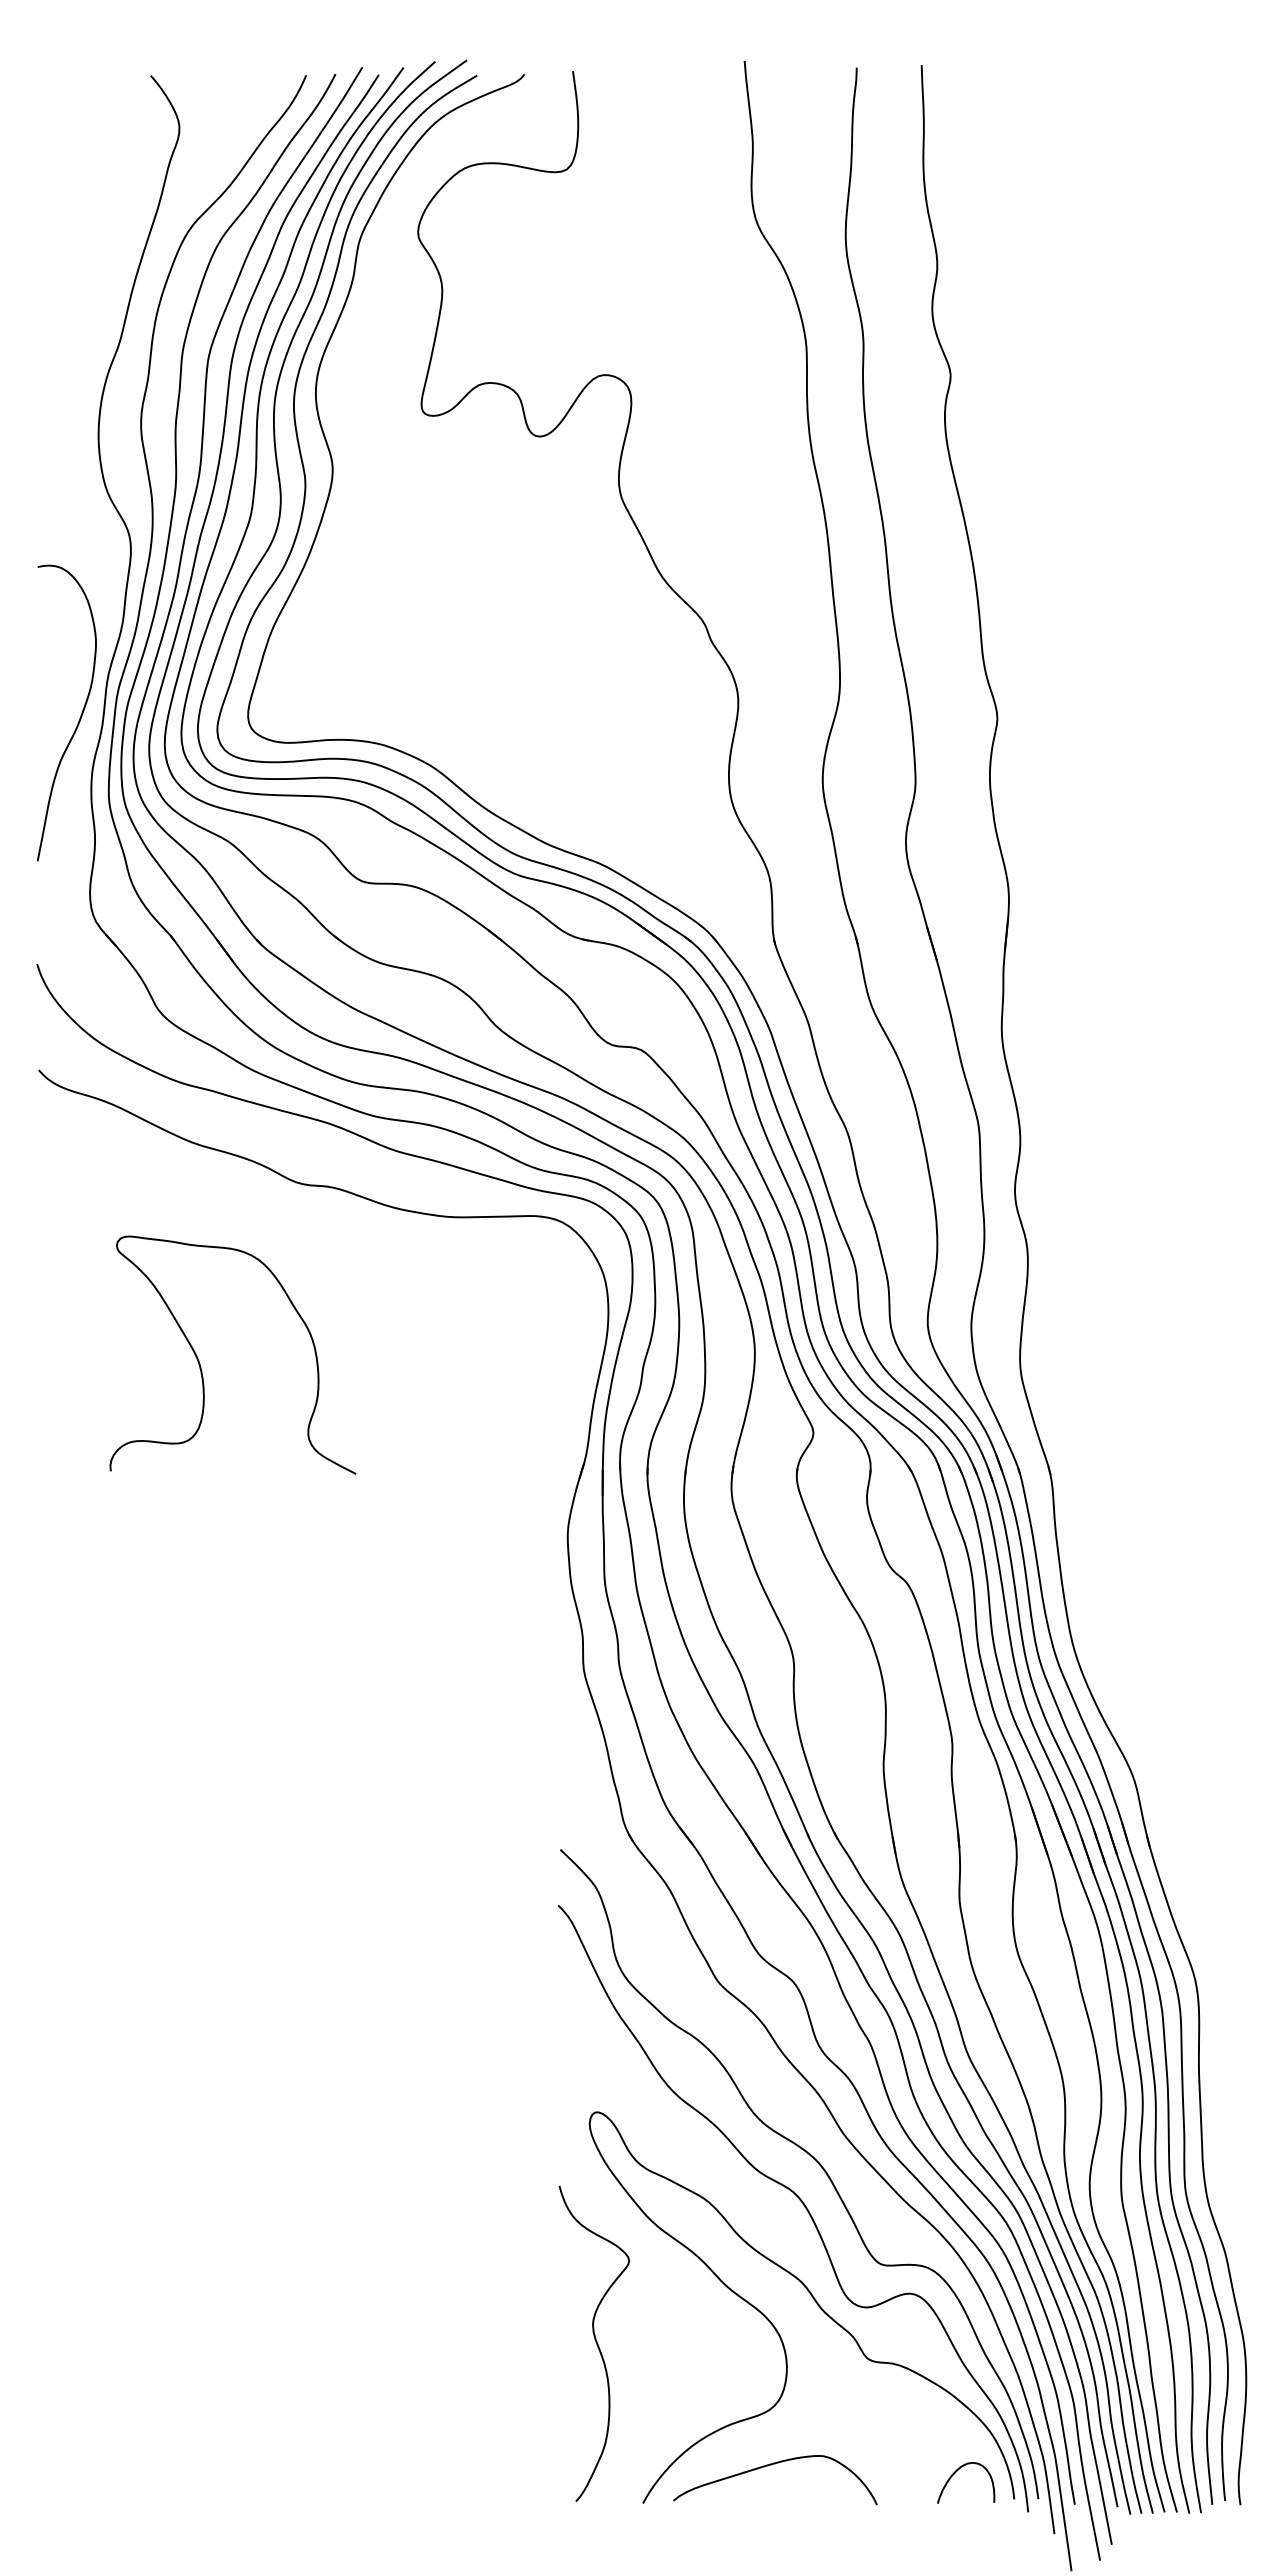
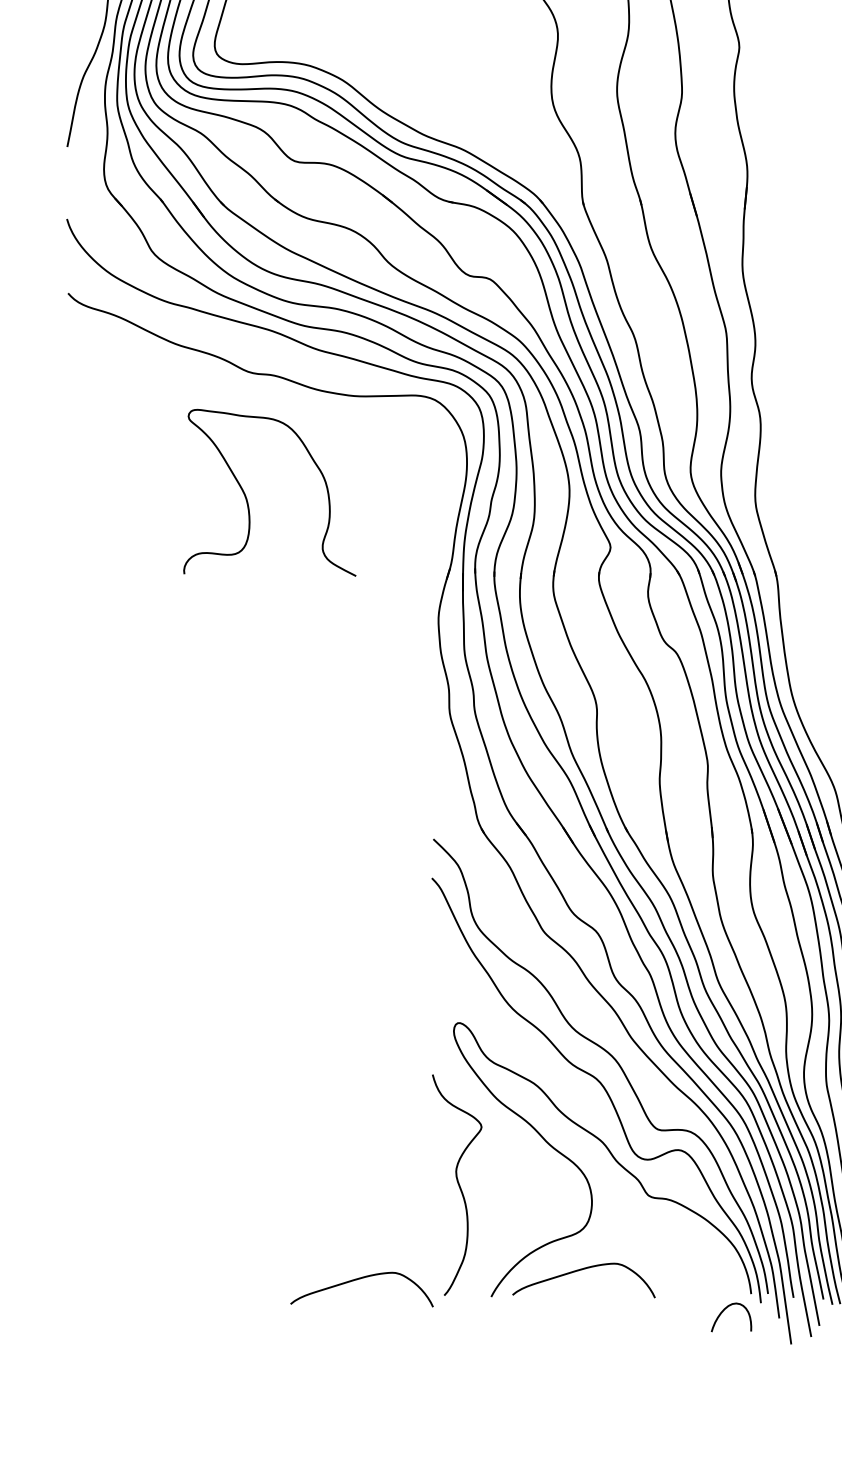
curve: (200, 1363) -> (247, 498), moved
curve: (956, 2472) -> (724, 1310), moved
curve: (454, 2478) -> (359, 1279), added

